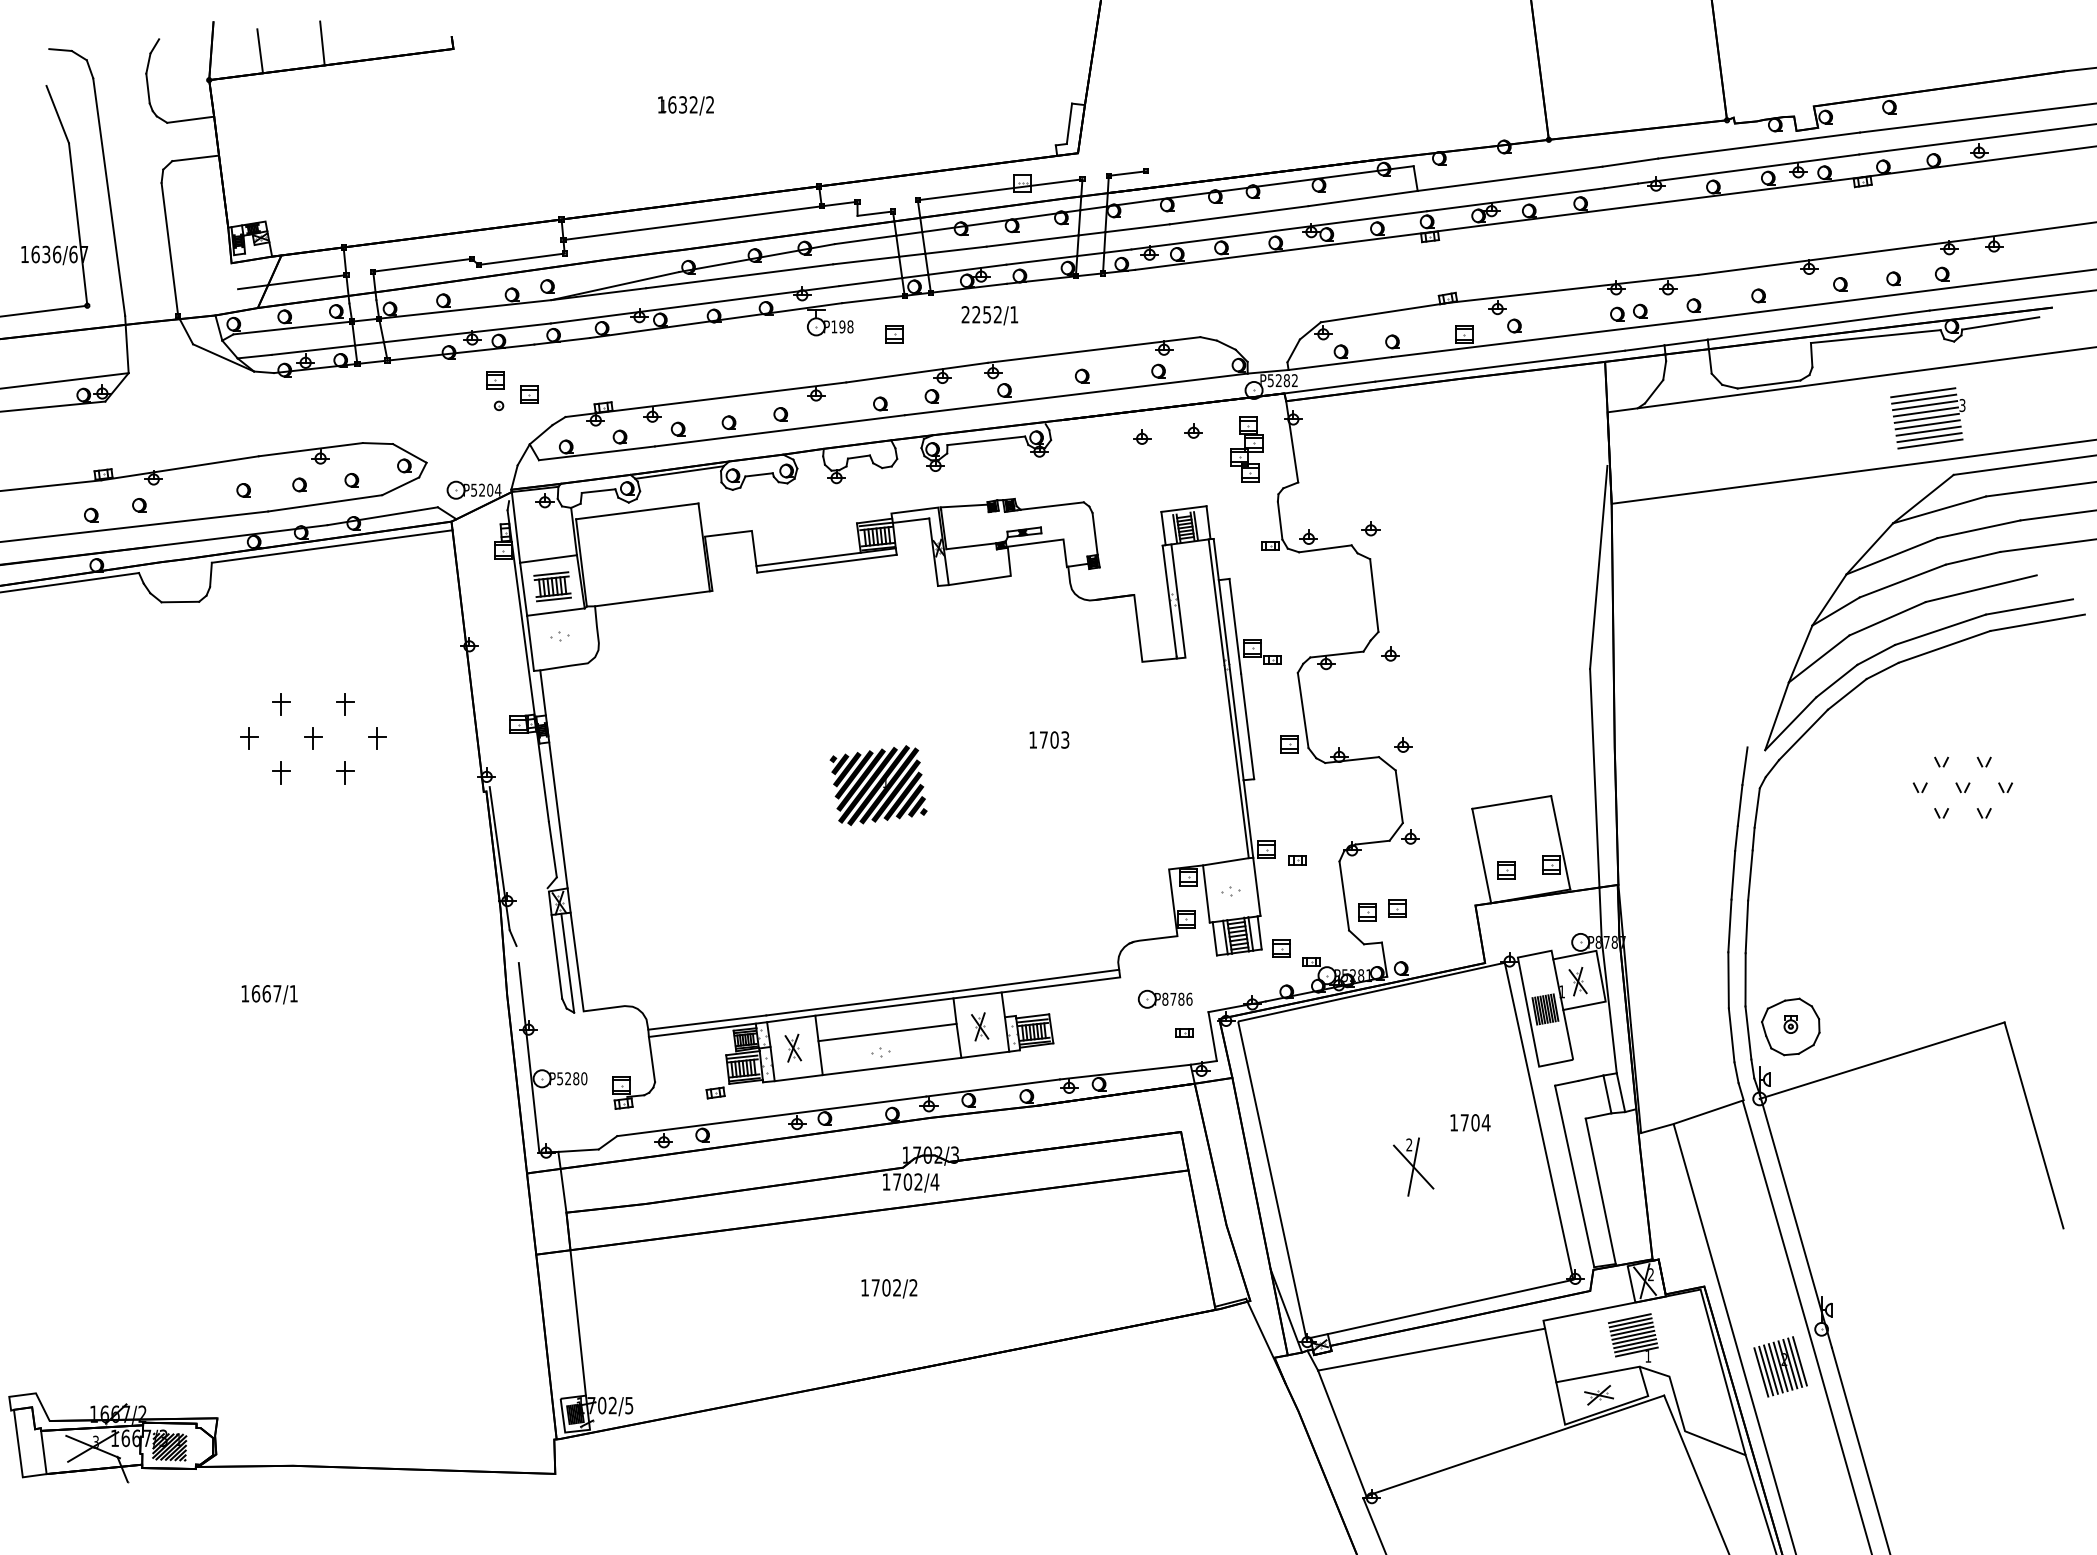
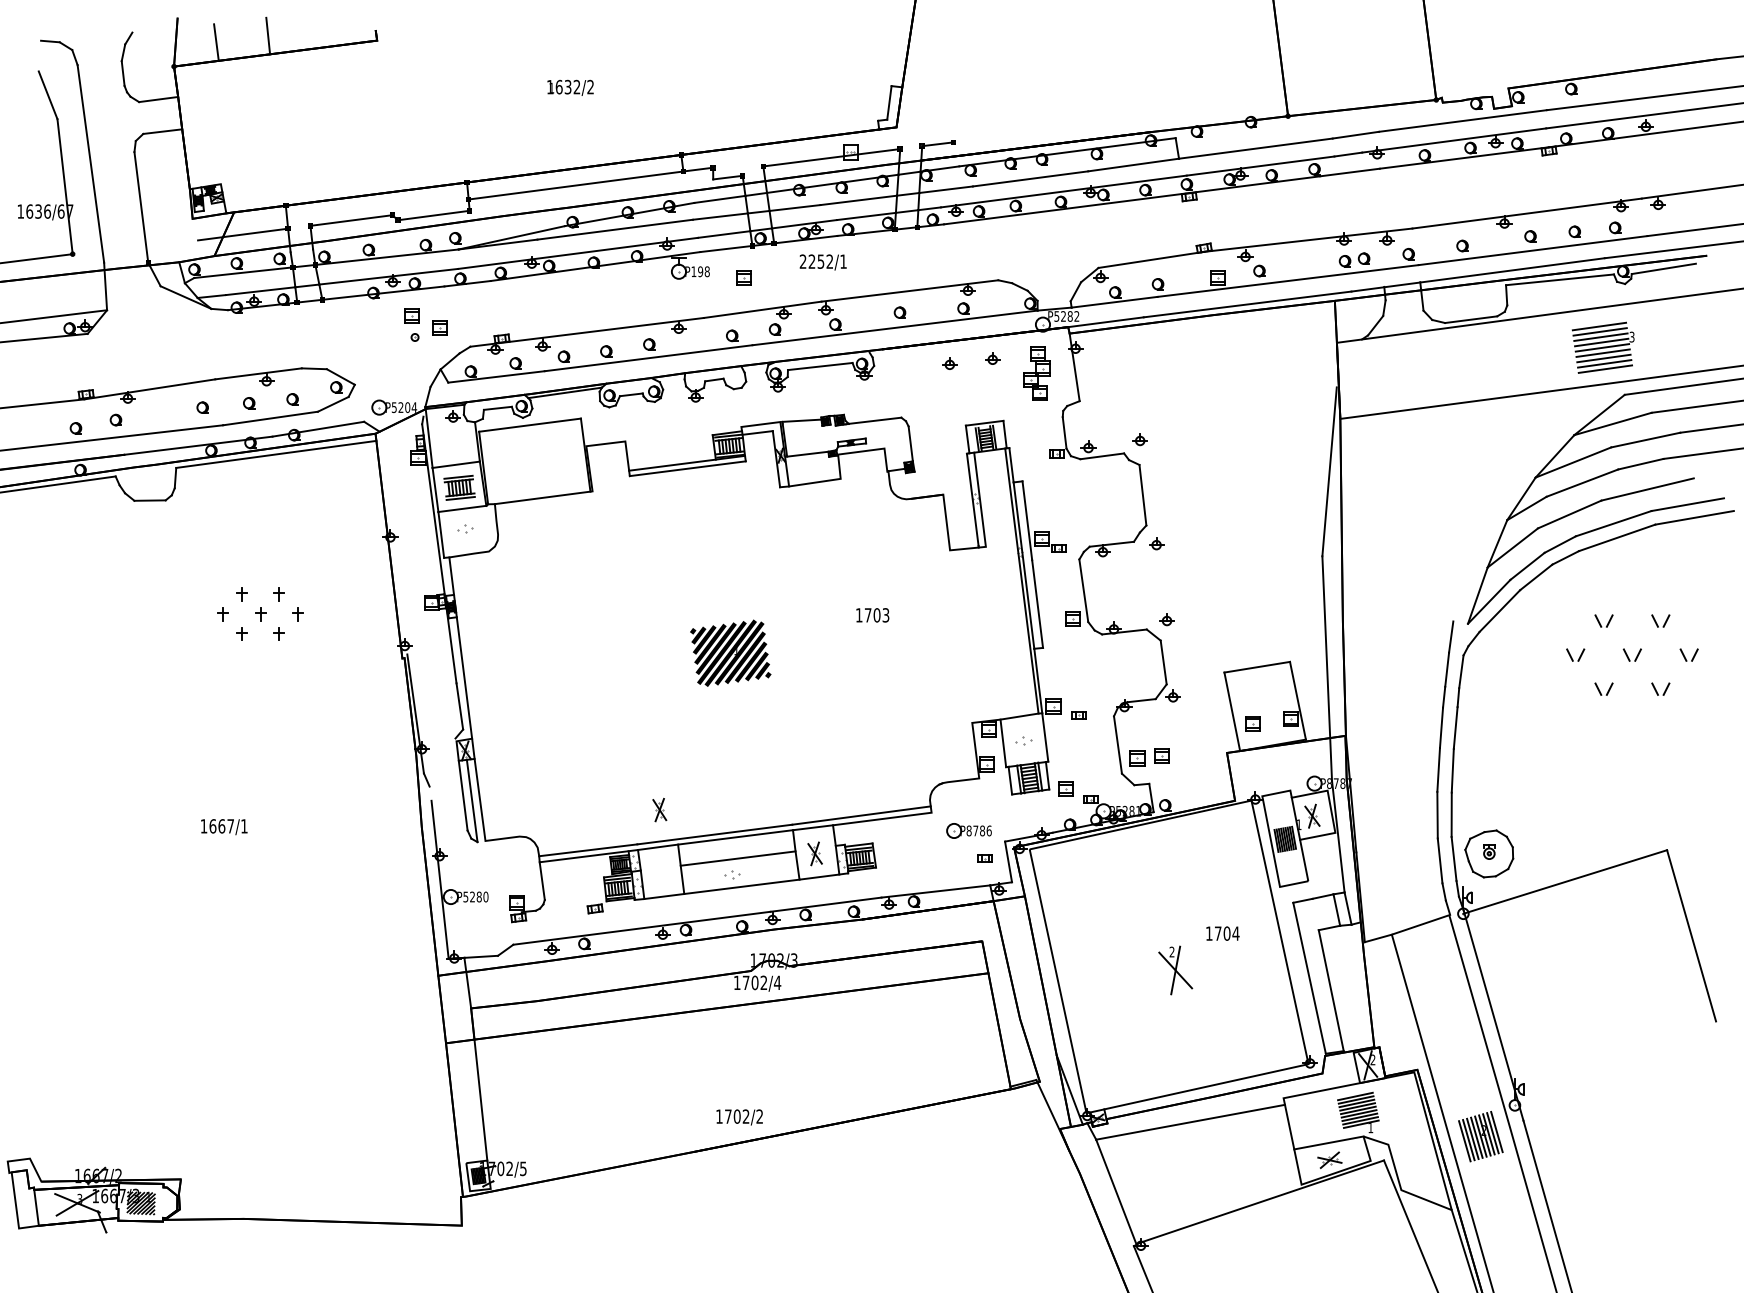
part: (313, 738) -> (260, 614), size x0.7
part: (1962, 787) -> (1632, 654), size x1.6
part: (793, 1047) -> (659, 809), moved
text: (889, 1288) -> (739, 1117), moved

